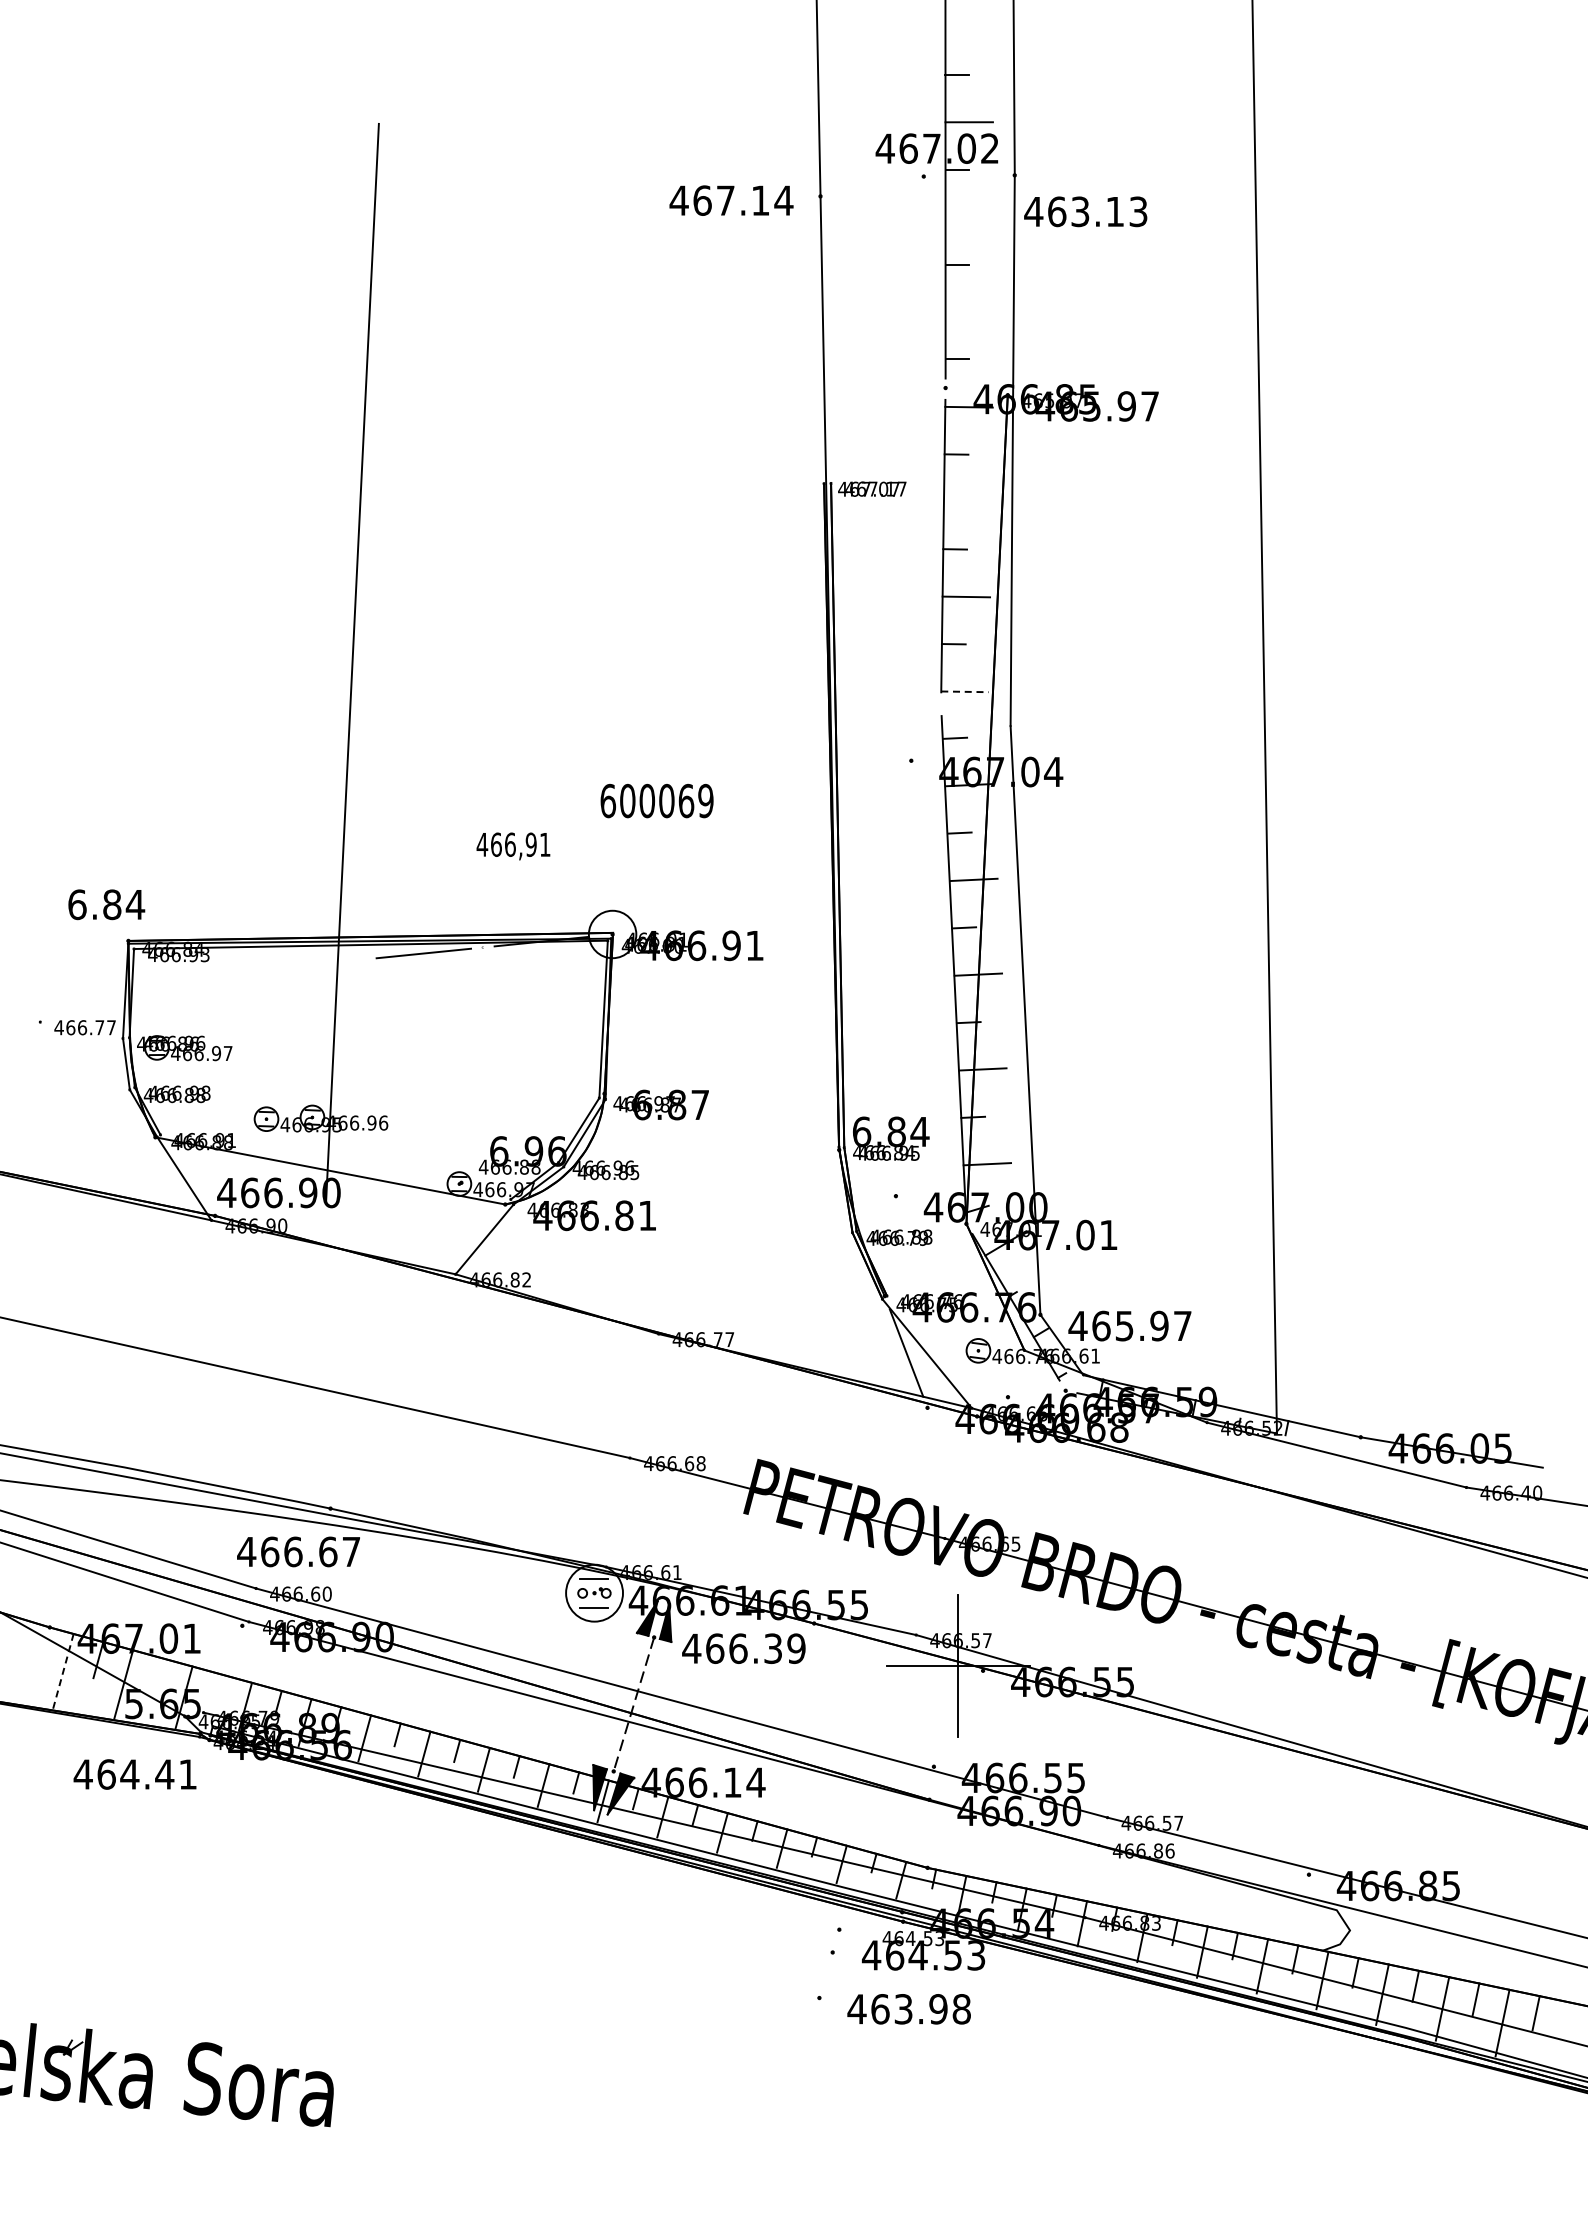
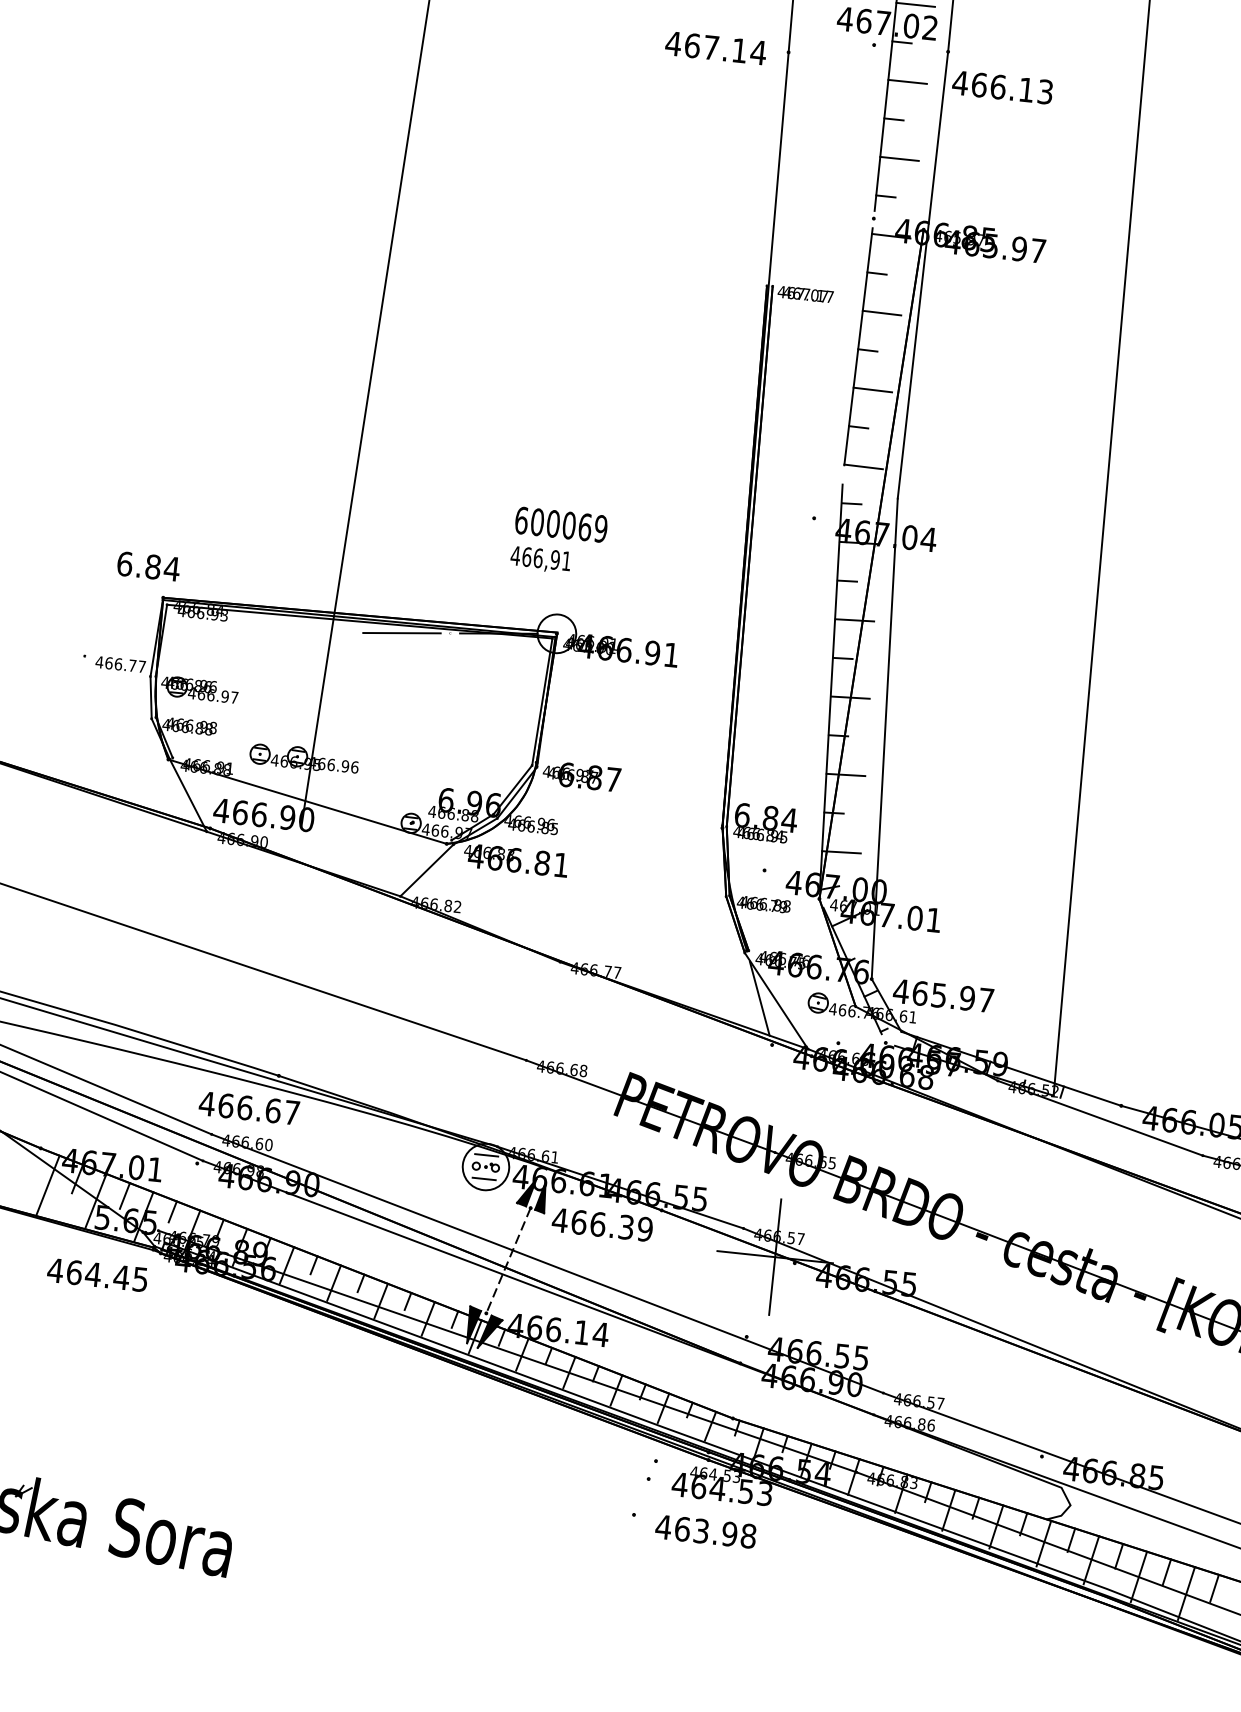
text: (1080, 211) -> (998, 86), 463.13 -> 466.13
line: (969, 217) -> (907, 82), added
line: (969, 312) -> (899, 159), added
line: (967, 501) -> (881, 312), added
line: (964, 691) -> (863, 466), dashed -> solid
text: (656, 800) -> (560, 524), moved
text: (513, 846) -> (540, 559), moved
line: (63, 1672) -> (48, 1186), dashed -> solid
line: (157, 1674) -> (124, 1195), added
line: (218, 1687) -> (172, 1211), added
text: (187, 1774) -> (140, 1279), 464.41 -> 464.45

